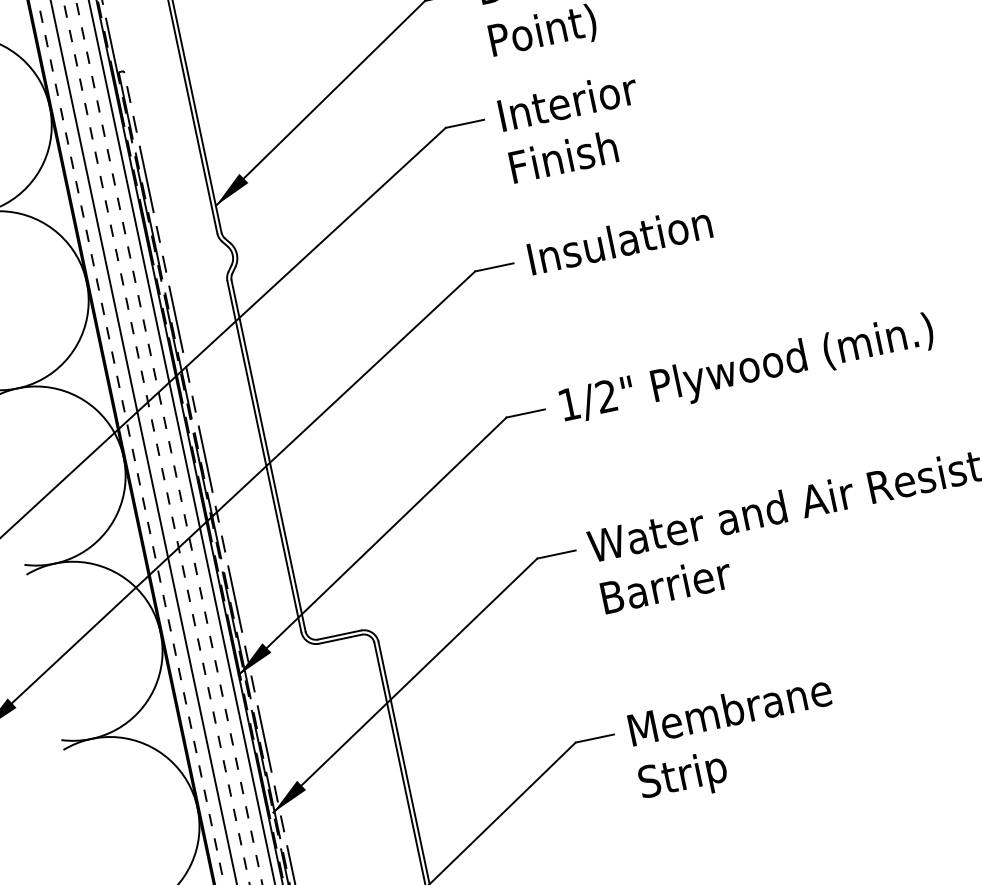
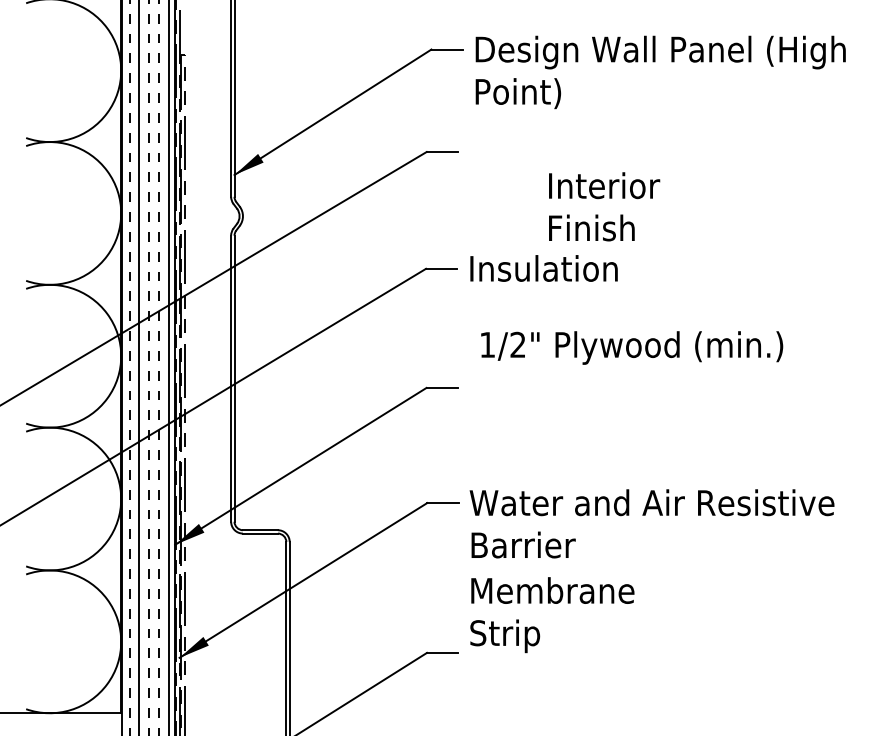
text: (573, 127) -> (604, 206), moved
text: (747, 369) -> (632, 347), moved
text: (736, 740) -> (552, 615), moved

